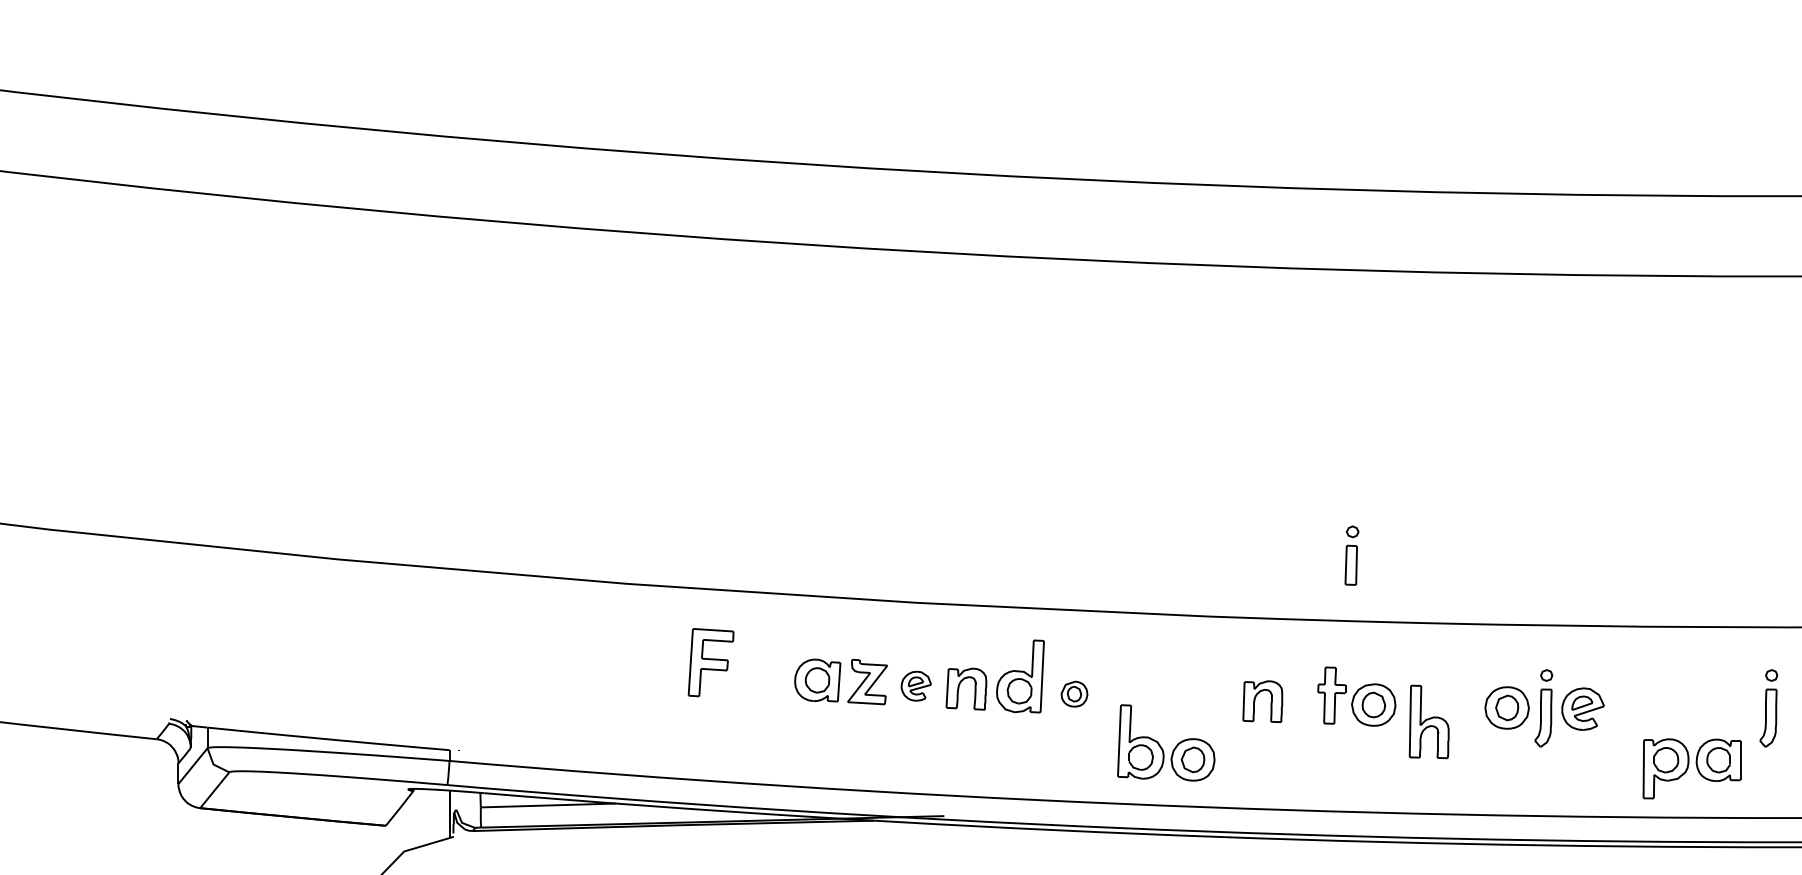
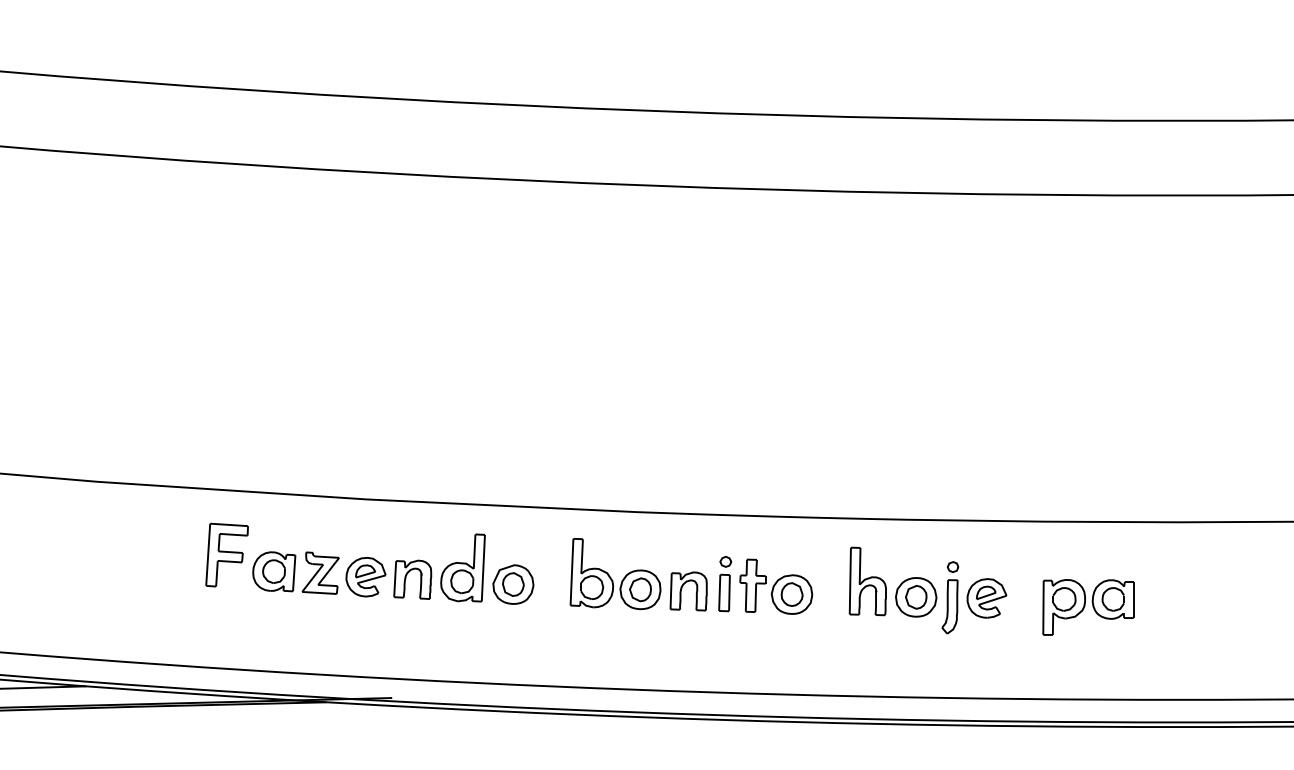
part: (1351, 555) -> (724, 583), moved
part: (710, 662) -> (226, 554), moved
part: (916, 685) -> (366, 576), size x1.43
part: (1074, 693) -> (513, 583), size x1.67
part: (1768, 708) -> (1159, 597), removed
part: (1428, 721) -> (867, 581), moved
part: (1160, 744) -> (610, 575), moved
part: (1691, 768) -> (1087, 607), moved

